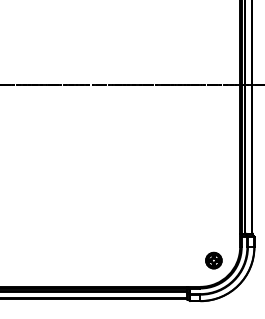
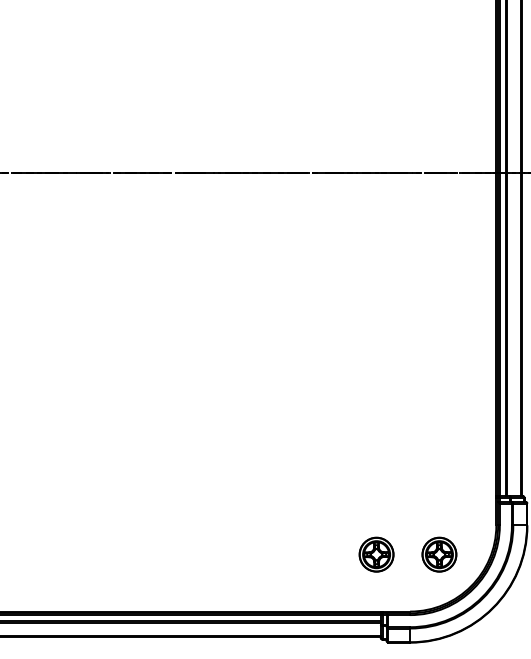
part: (184, 260) -> (375, 554), added

